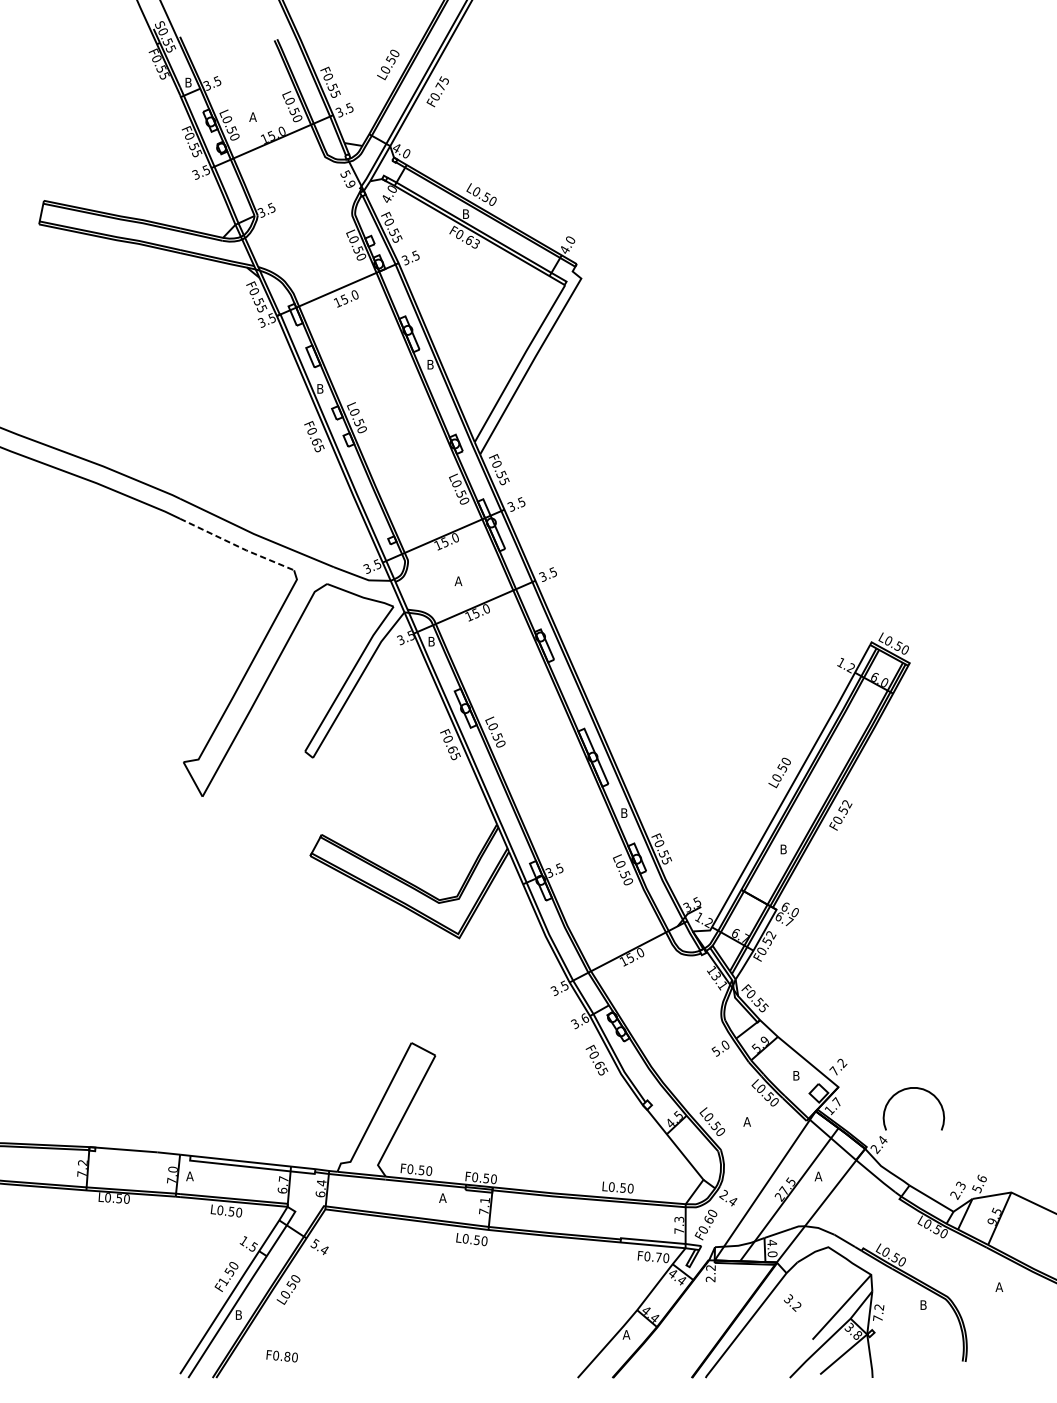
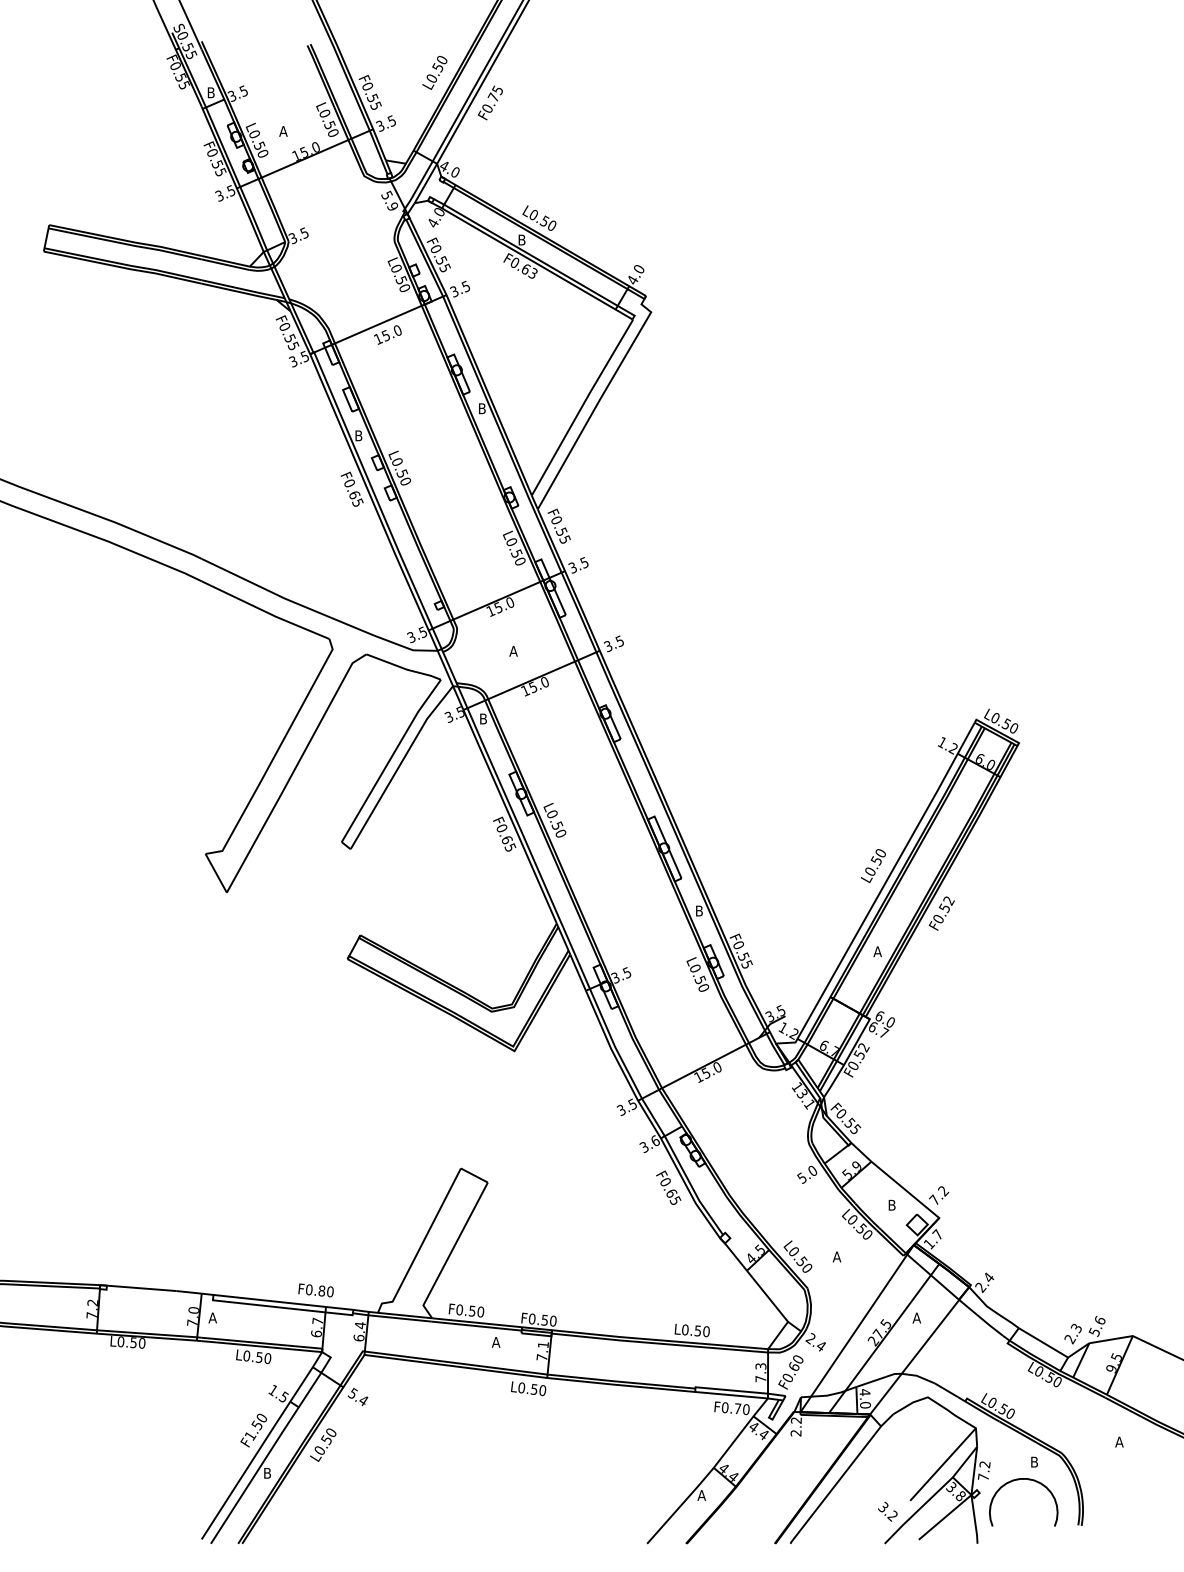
line: (237, 545) -> (265, 611), dashed -> solid
text: (783, 849) -> (877, 951), B -> A
curve: (909, 1089) -> (1018, 1480), moved
text: (792, 1302) -> (887, 1511), moved
text: (281, 1356) -> (315, 1290), moved

